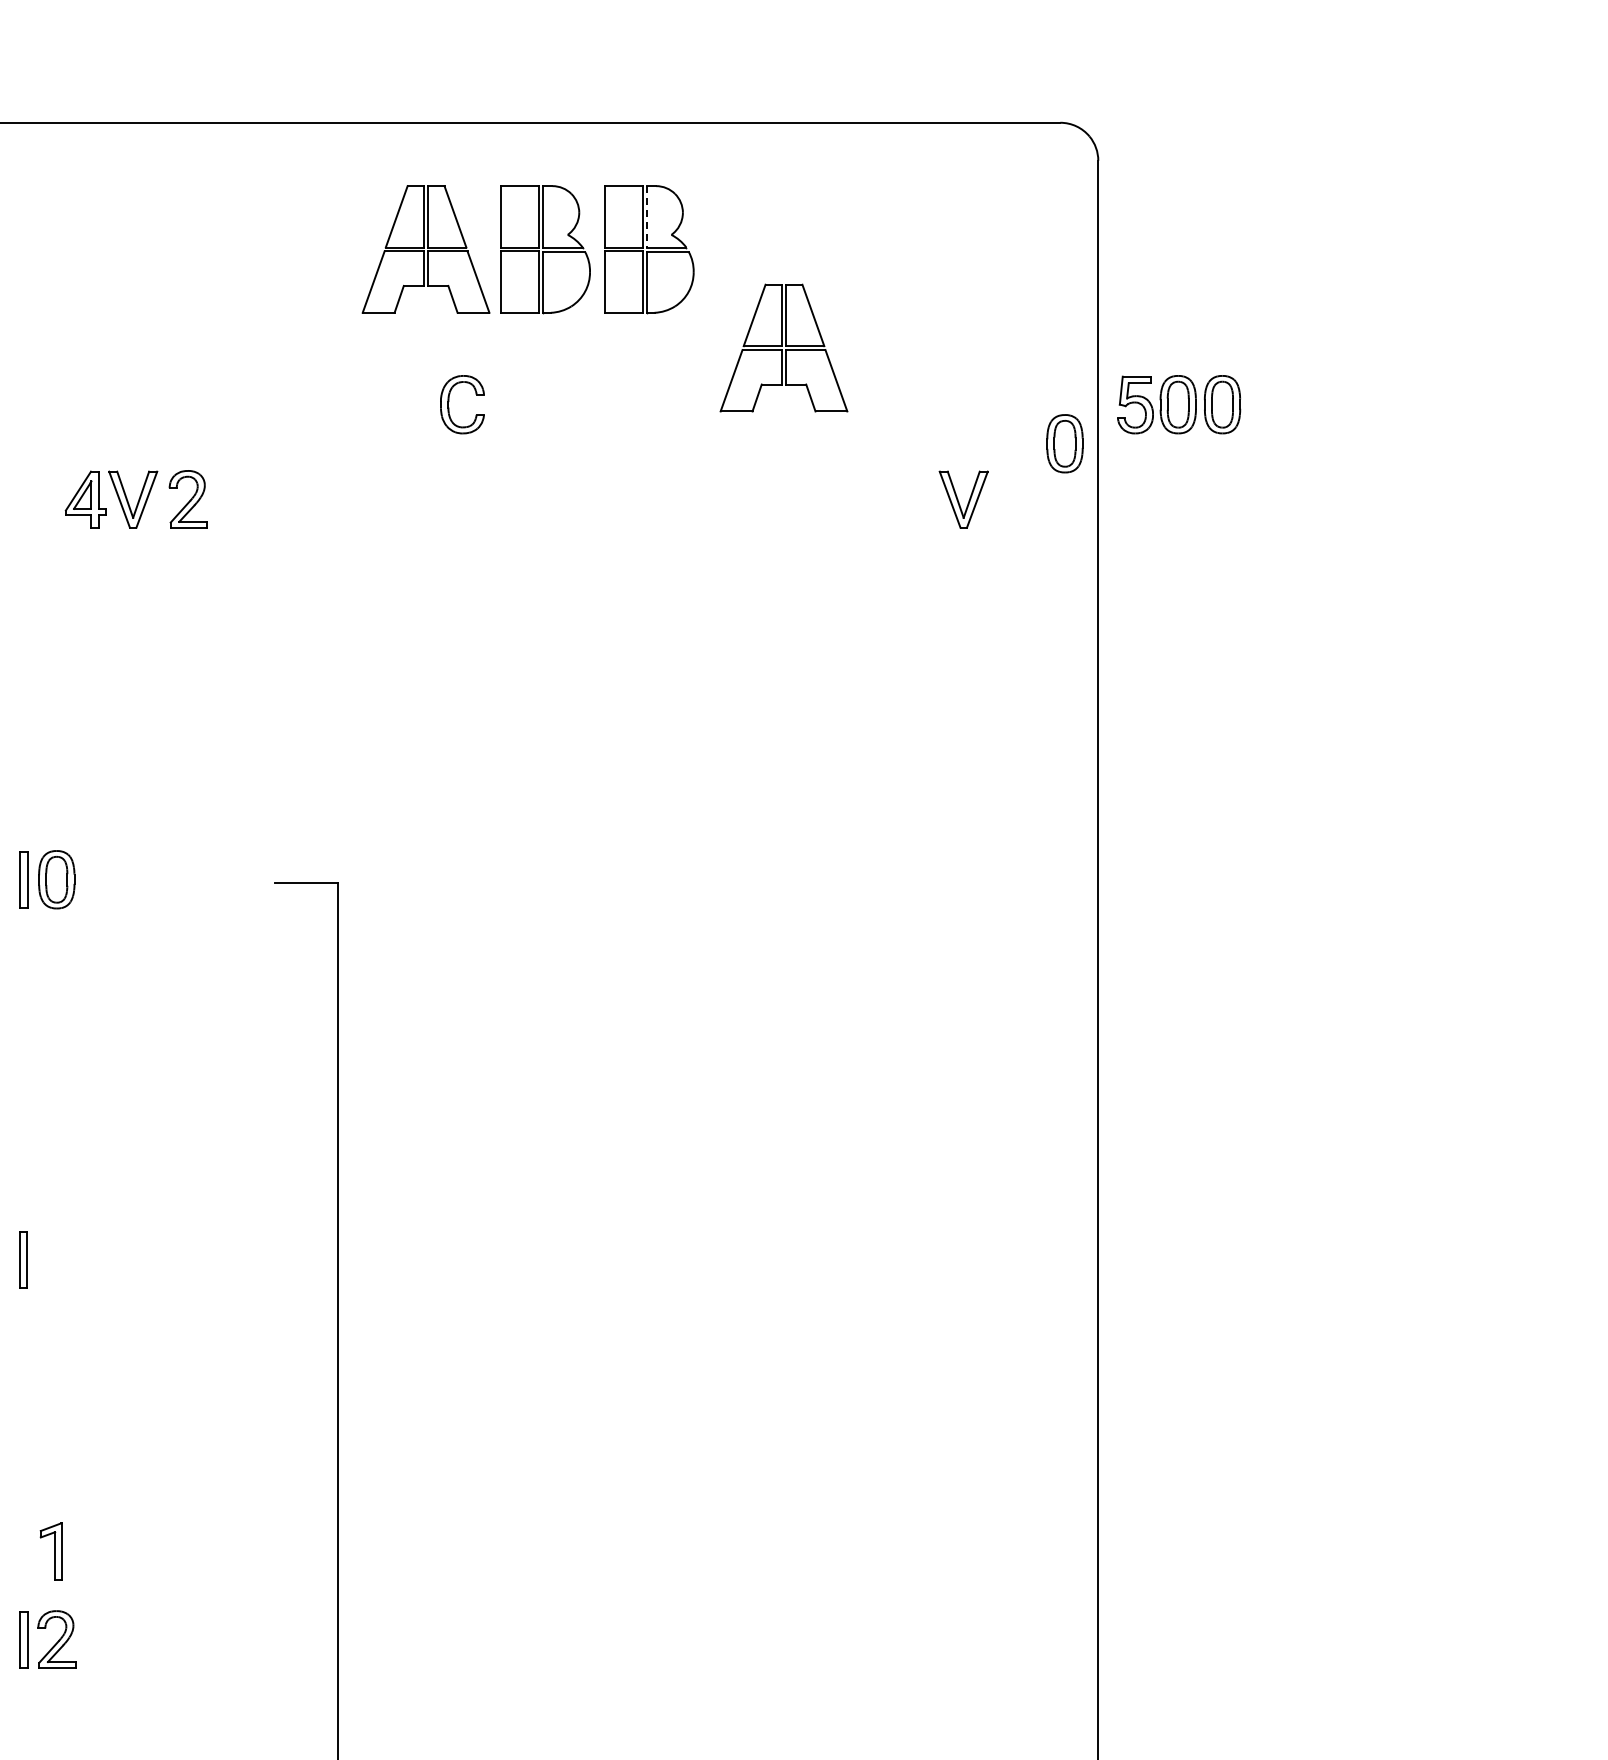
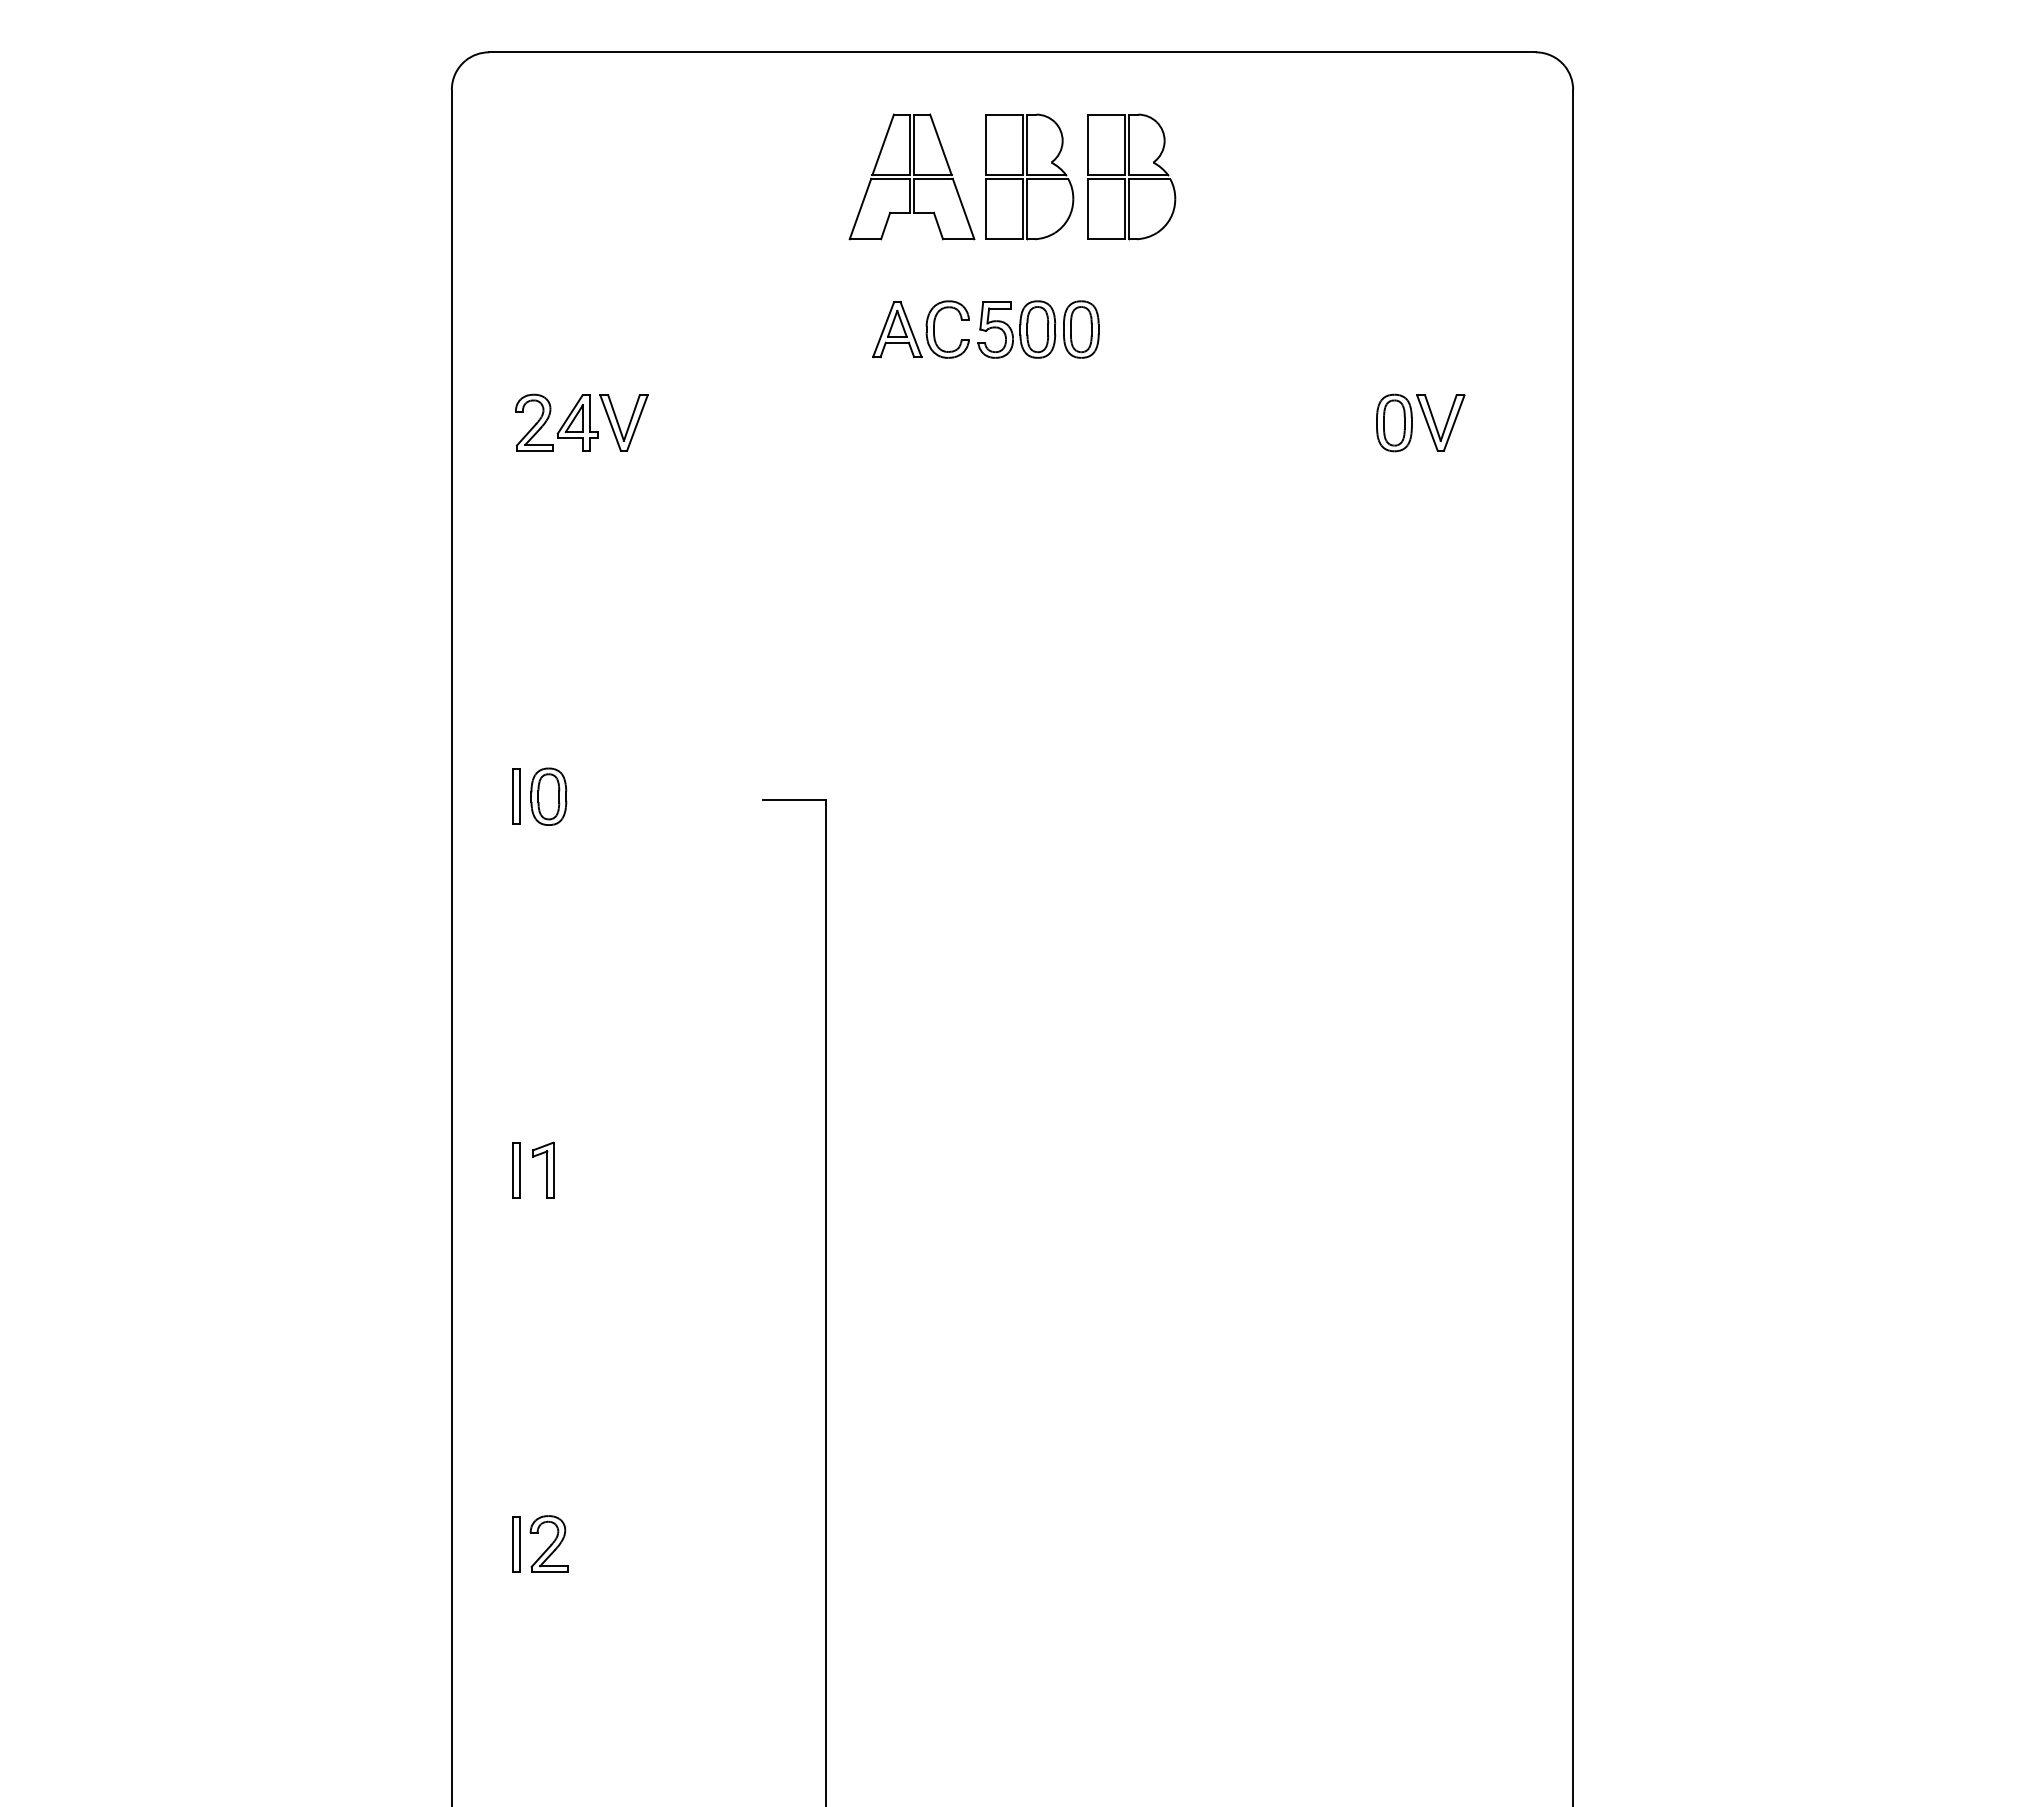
line: (647, 217) -> (1129, 145), dashed -> solid
part: (783, 347) -> (1263, 273), removed
part: (411, 404) -> (897, 329), added
part: (1178, 404) -> (1038, 329), moved
part: (1065, 443) -> (1394, 422), moved
part: (188, 499) -> (534, 422), moved
part: (51, 1550) -> (543, 1169), moved

